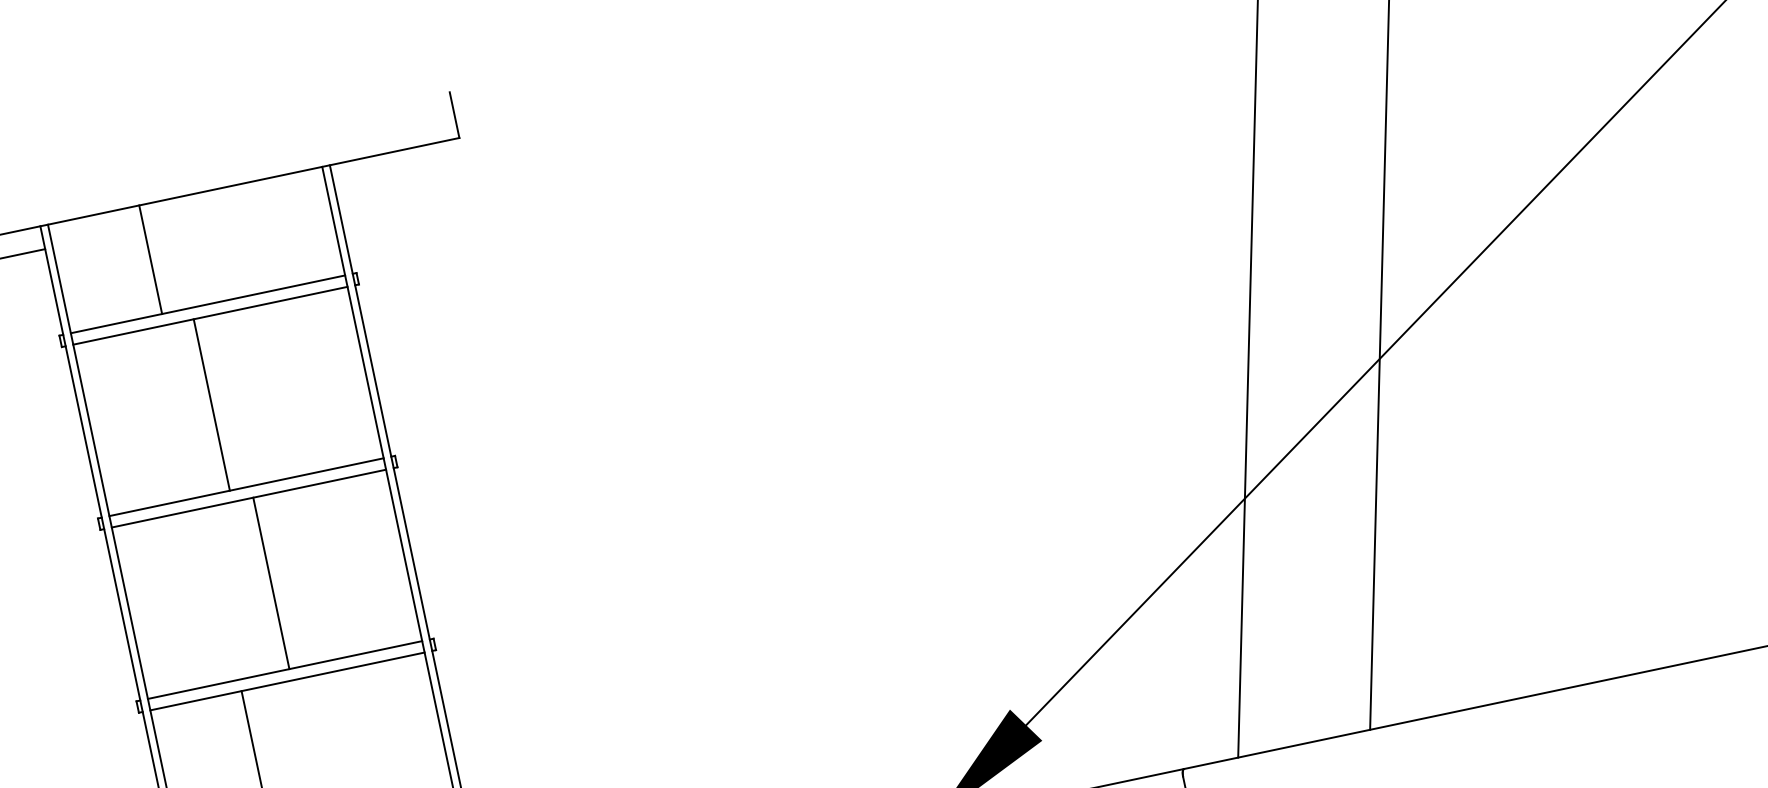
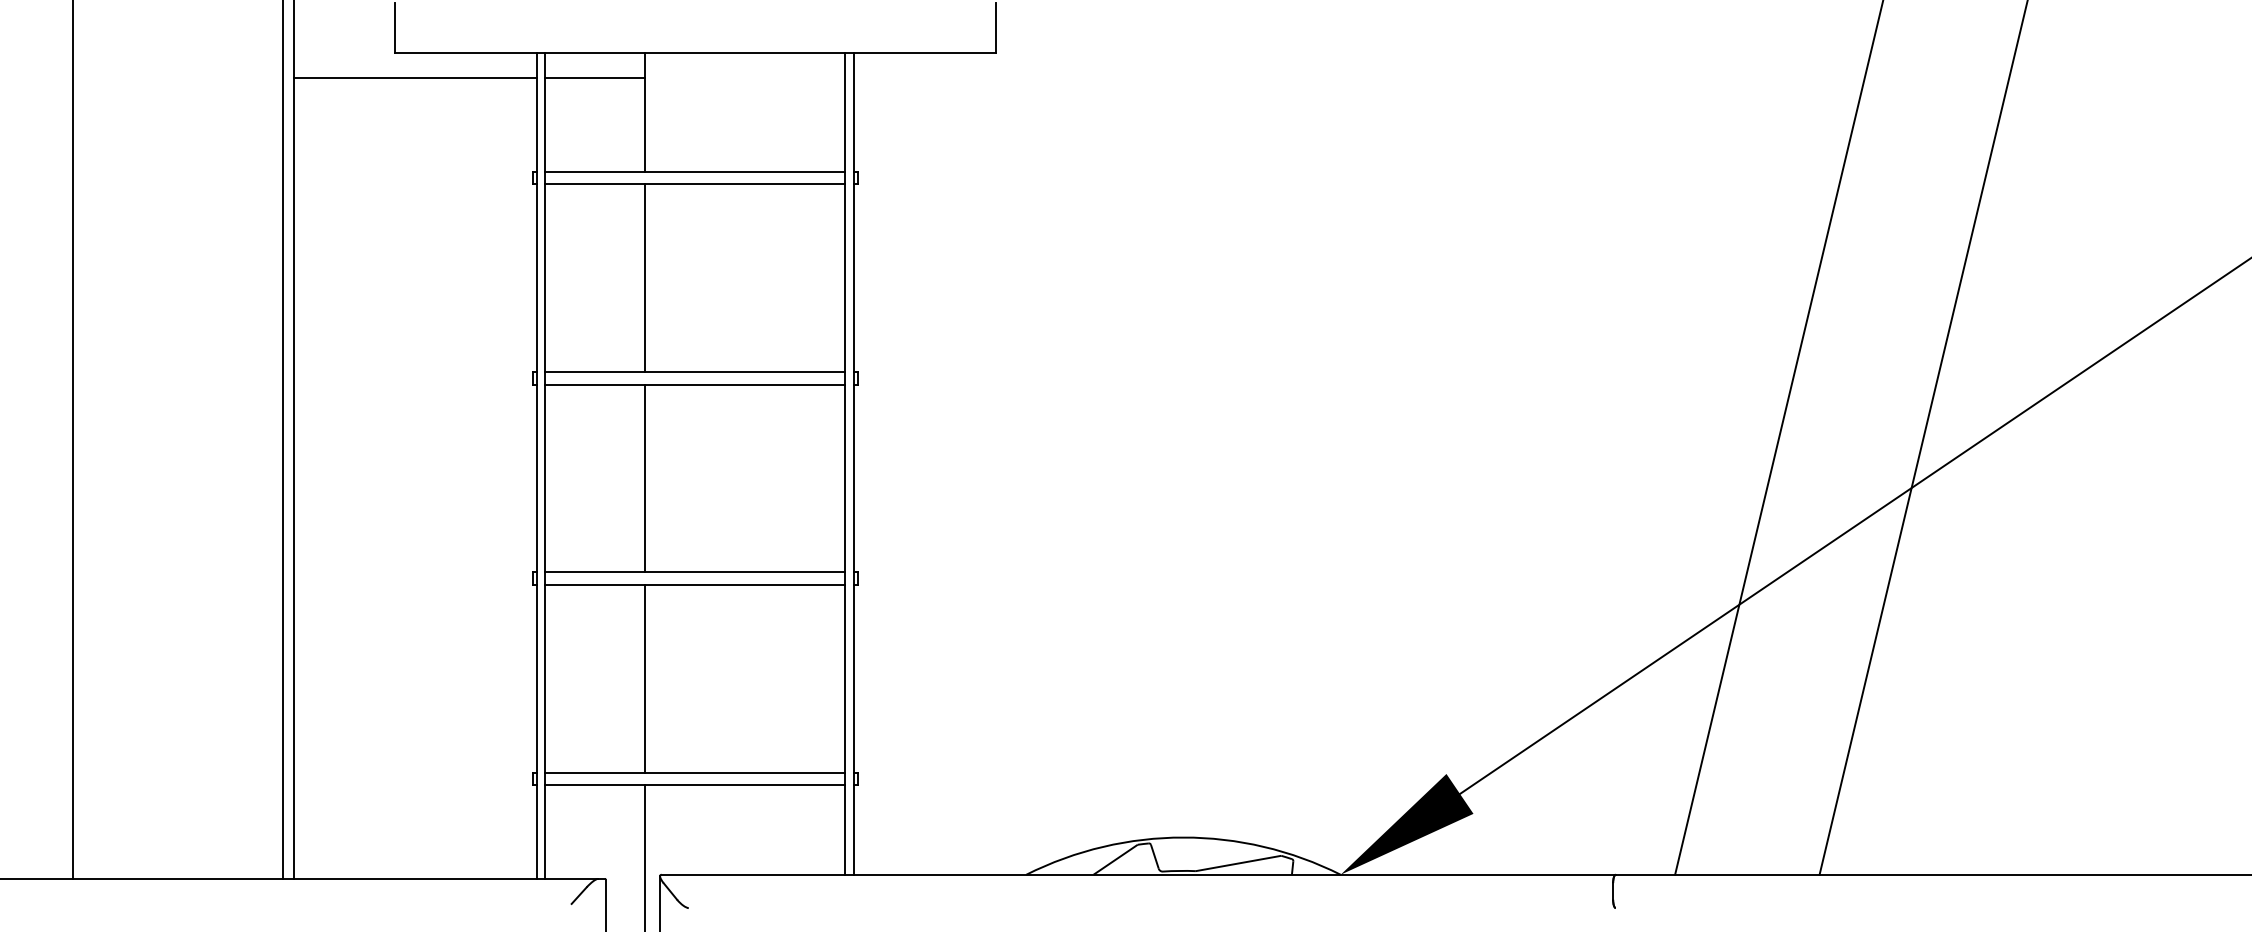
line: (98, 238) -> (594, 78), added
line: (211, 405) -> (644, 278), moved
line: (270, 583) -> (644, 478), moved

